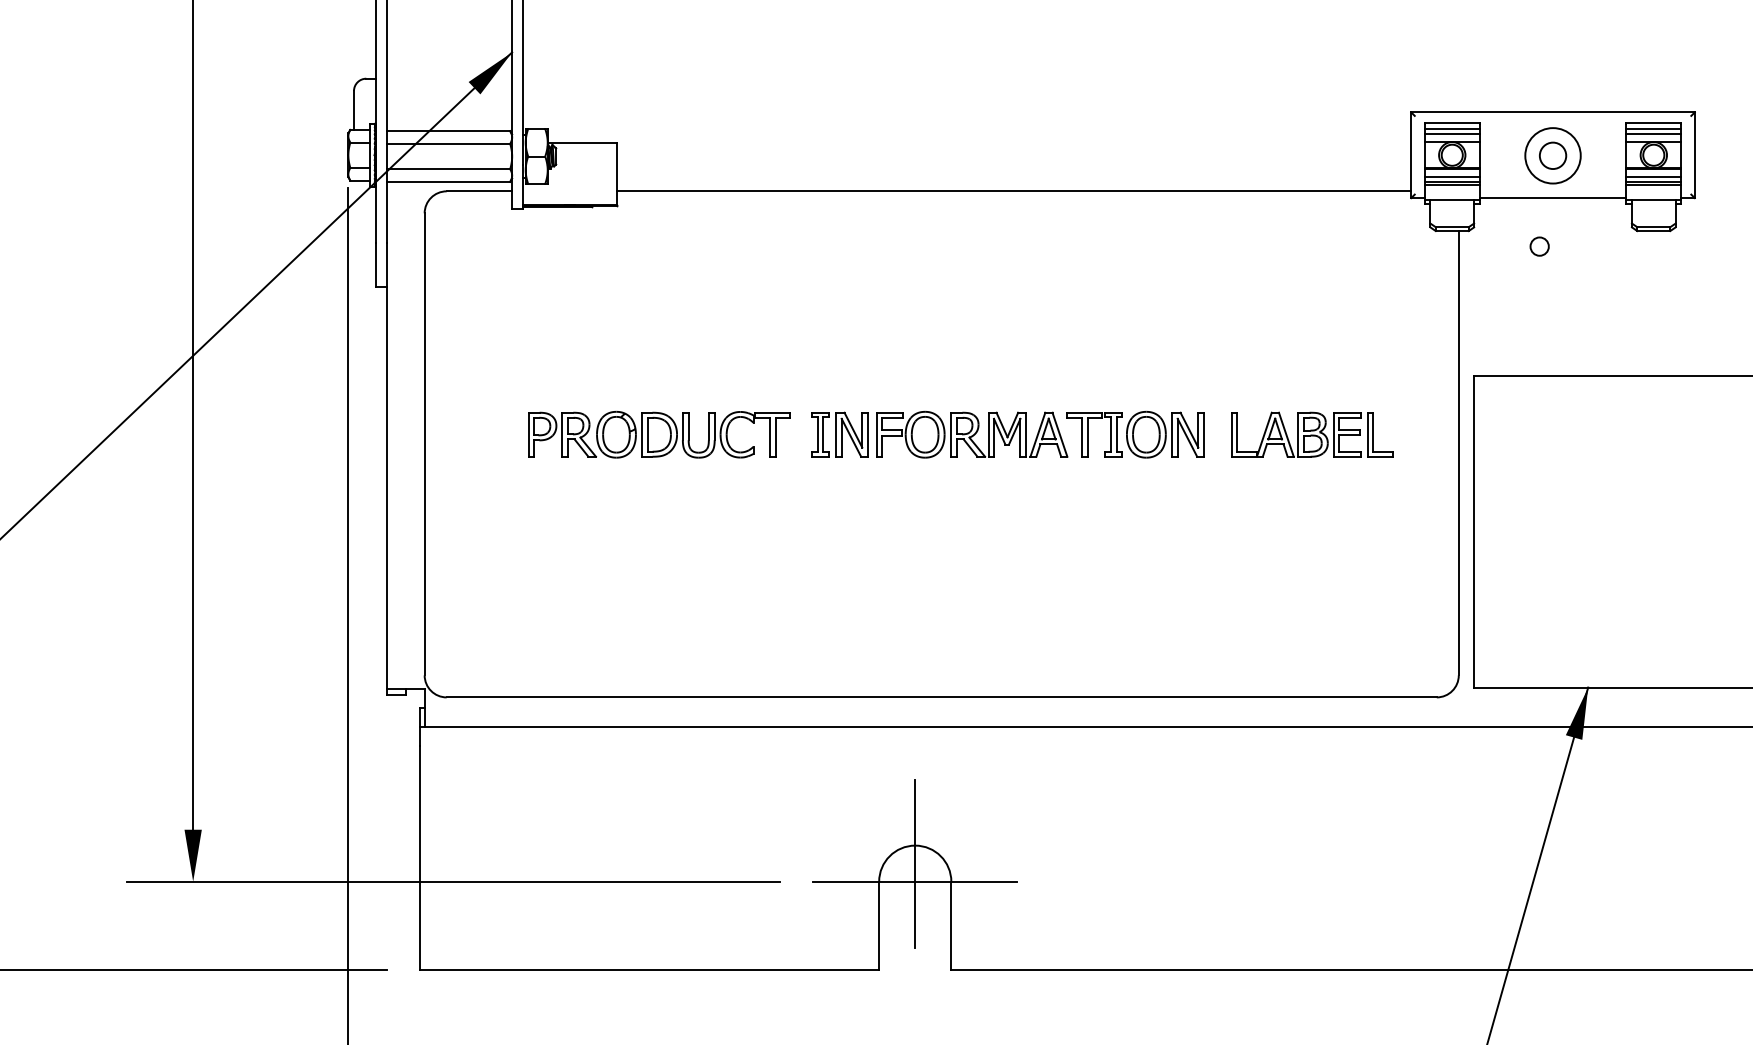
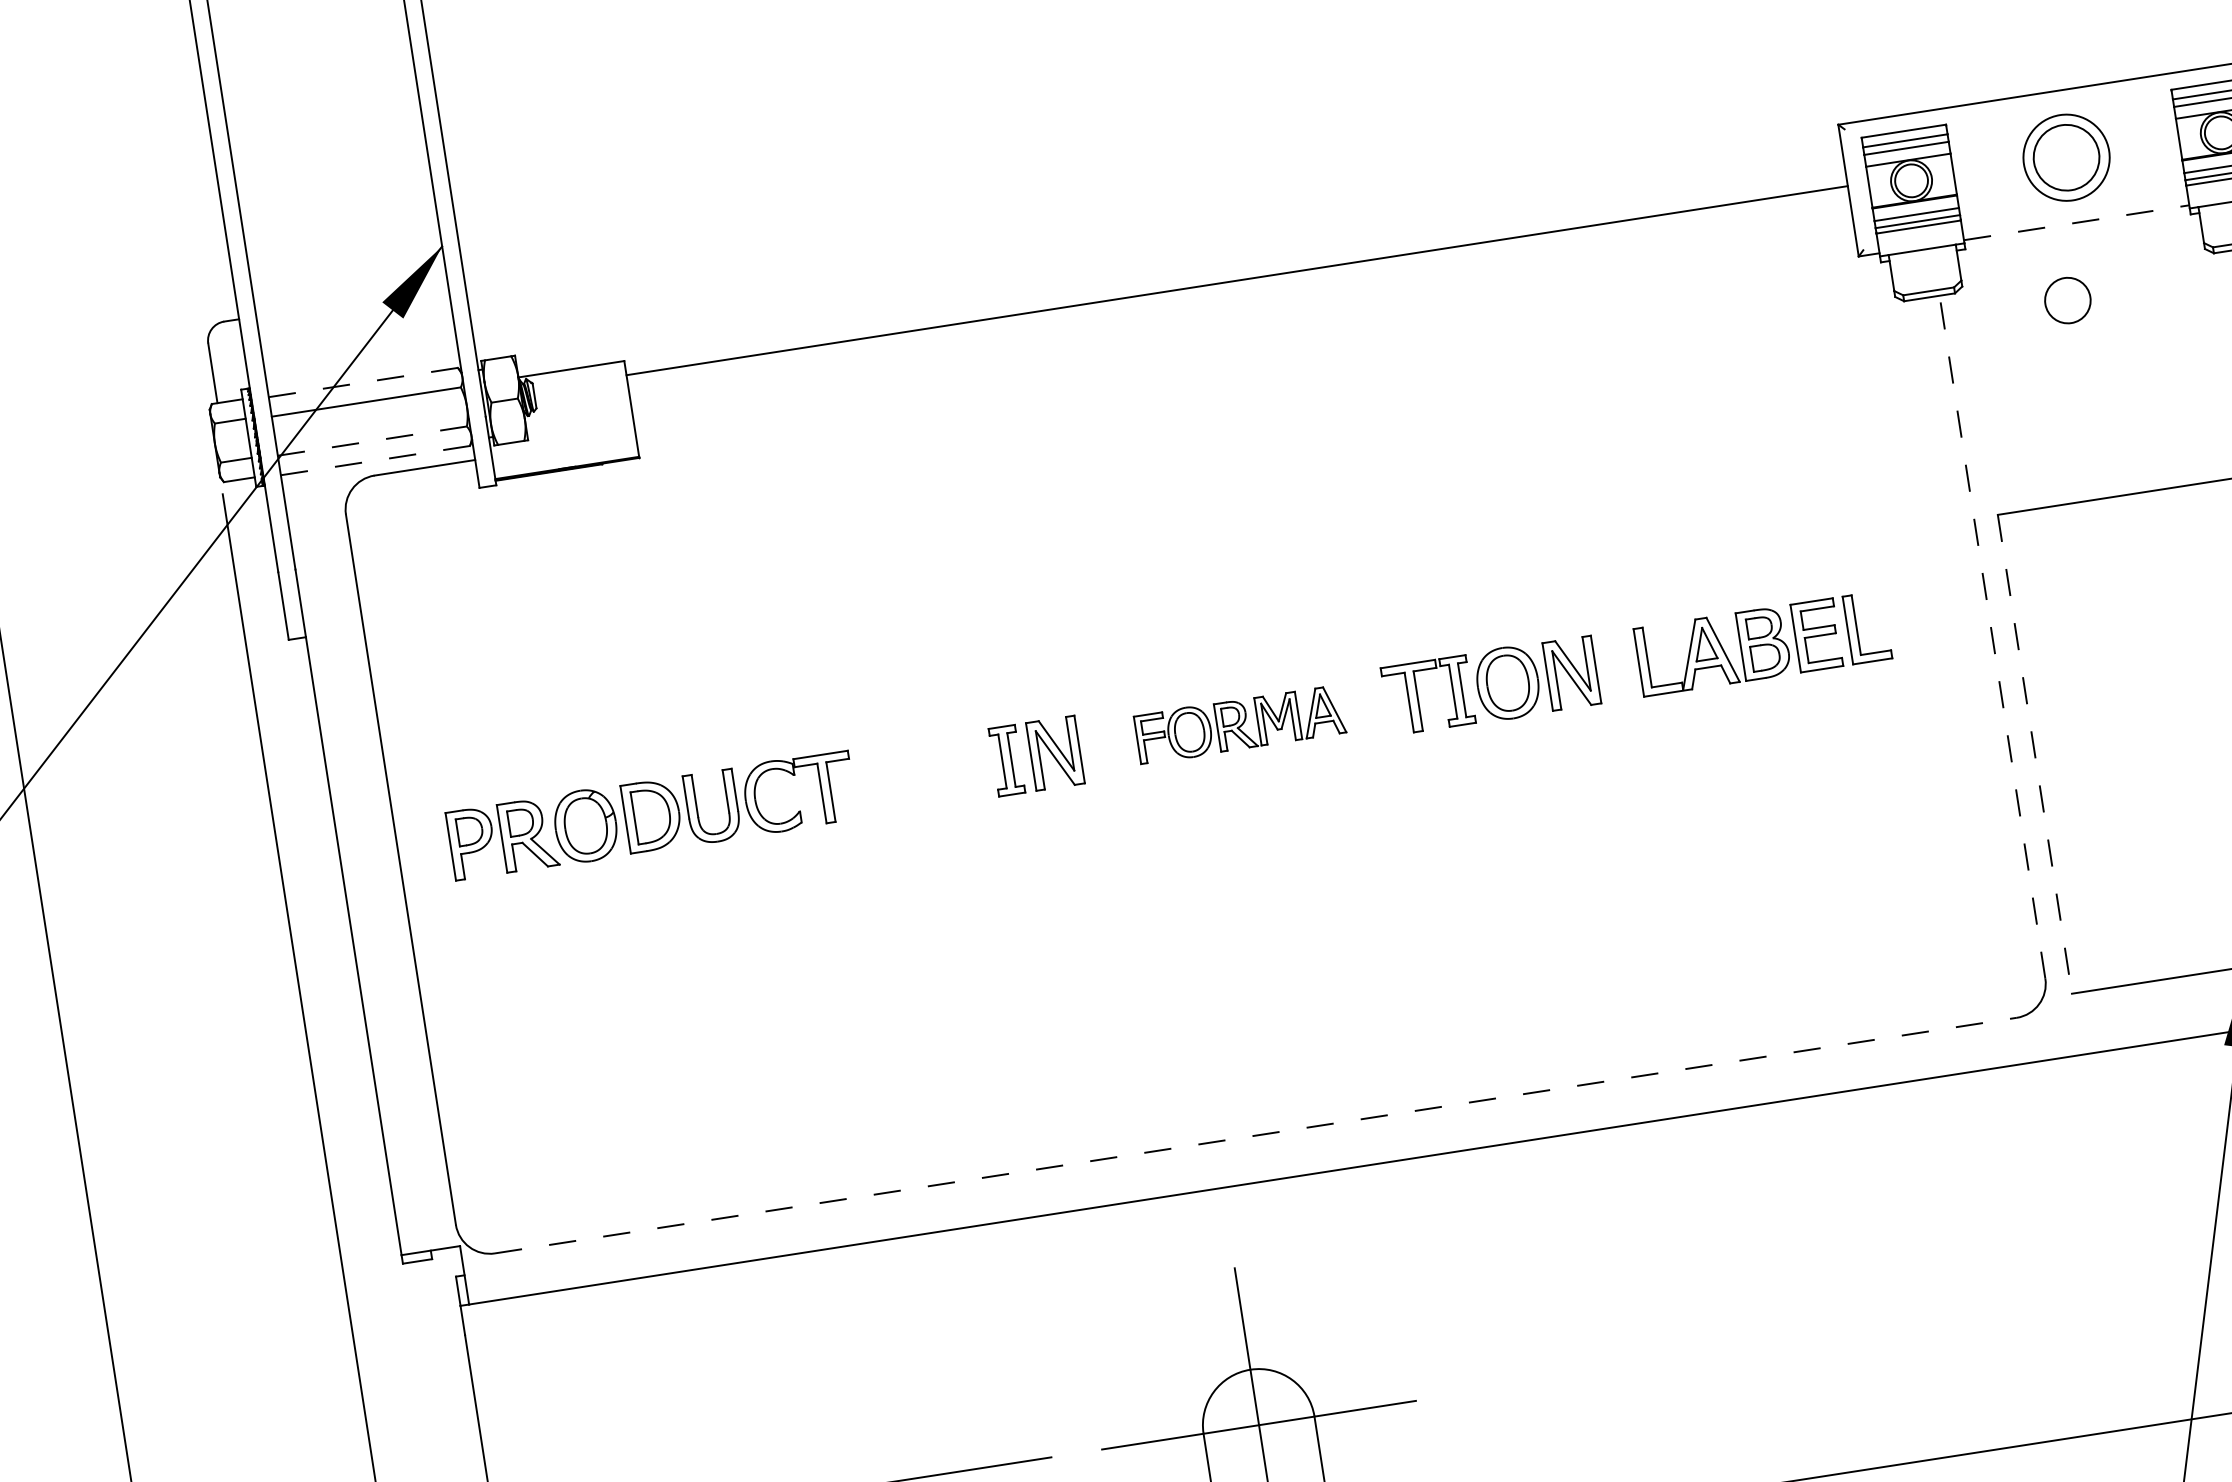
line: (448, 131) -> (363, 383), solid -> dashed
circle: (1552, 155) -> (2065, 157), size x1.6
line: (448, 169) -> (372, 441), solid -> dashed
line: (448, 181) -> (375, 460), solid -> dashed
line: (1013, 191) -> (1236, 281), moved
line: (1553, 198) -> (2077, 223), solid -> dashed
circle: (1539, 246) -> (2067, 300), size x1.6
part: (659, 434) -> (651, 815), moved
part: (972, 434) -> (1240, 724), size x0.7
line: (1458, 452) -> (1991, 636), solid -> dashed
line: (1474, 531) -> (2035, 753), solid -> dashed
line: (942, 697) -> (1257, 1135), solid -> dashed

